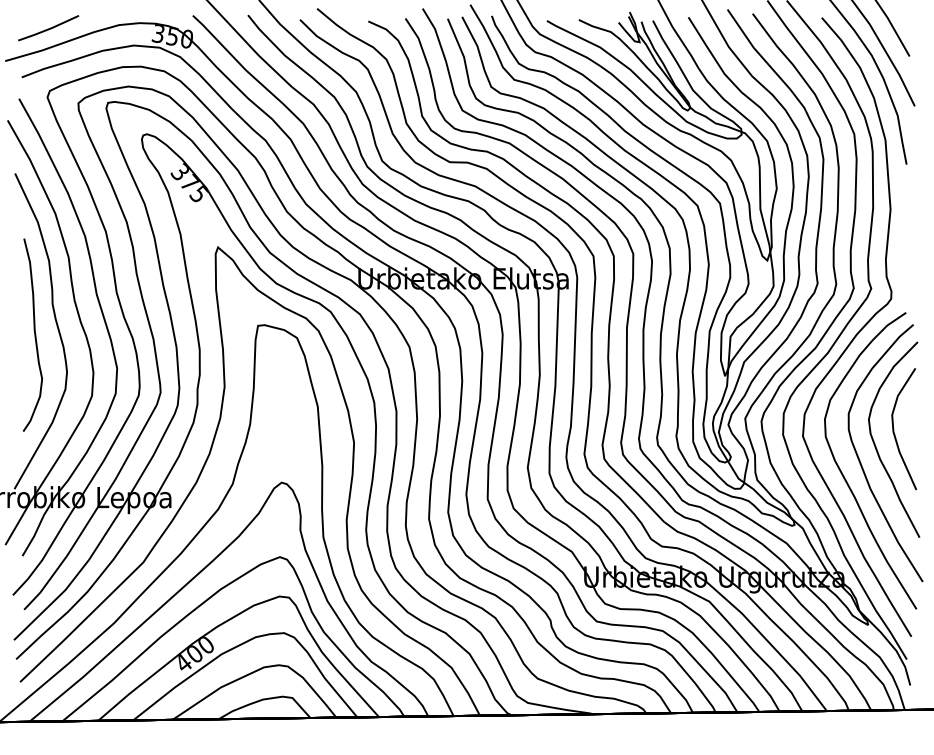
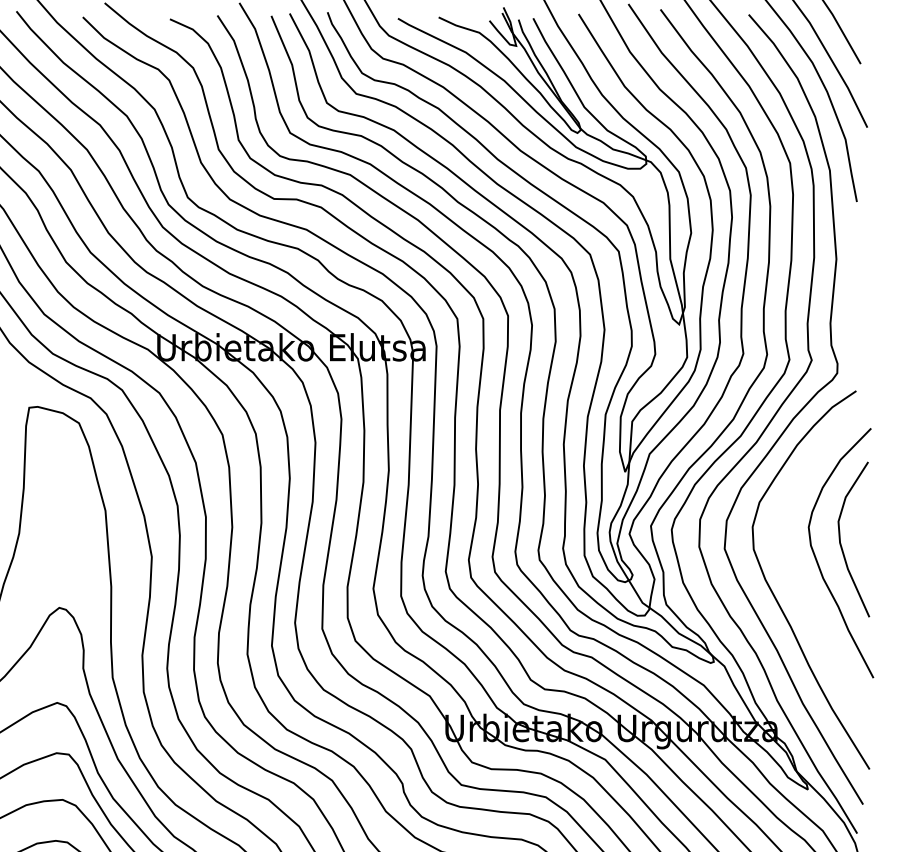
curve: (861, 462) -> (799, 582), removed

